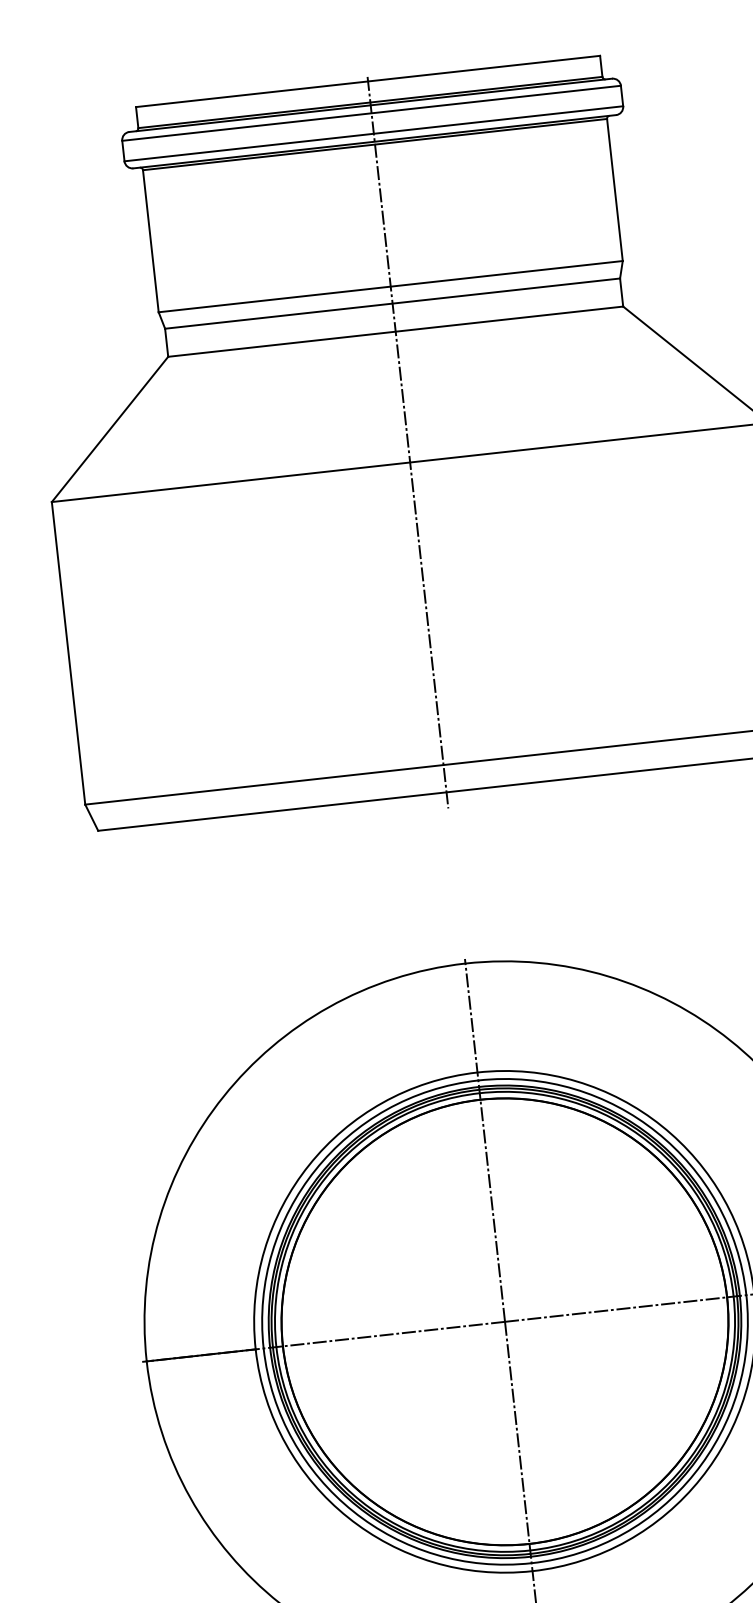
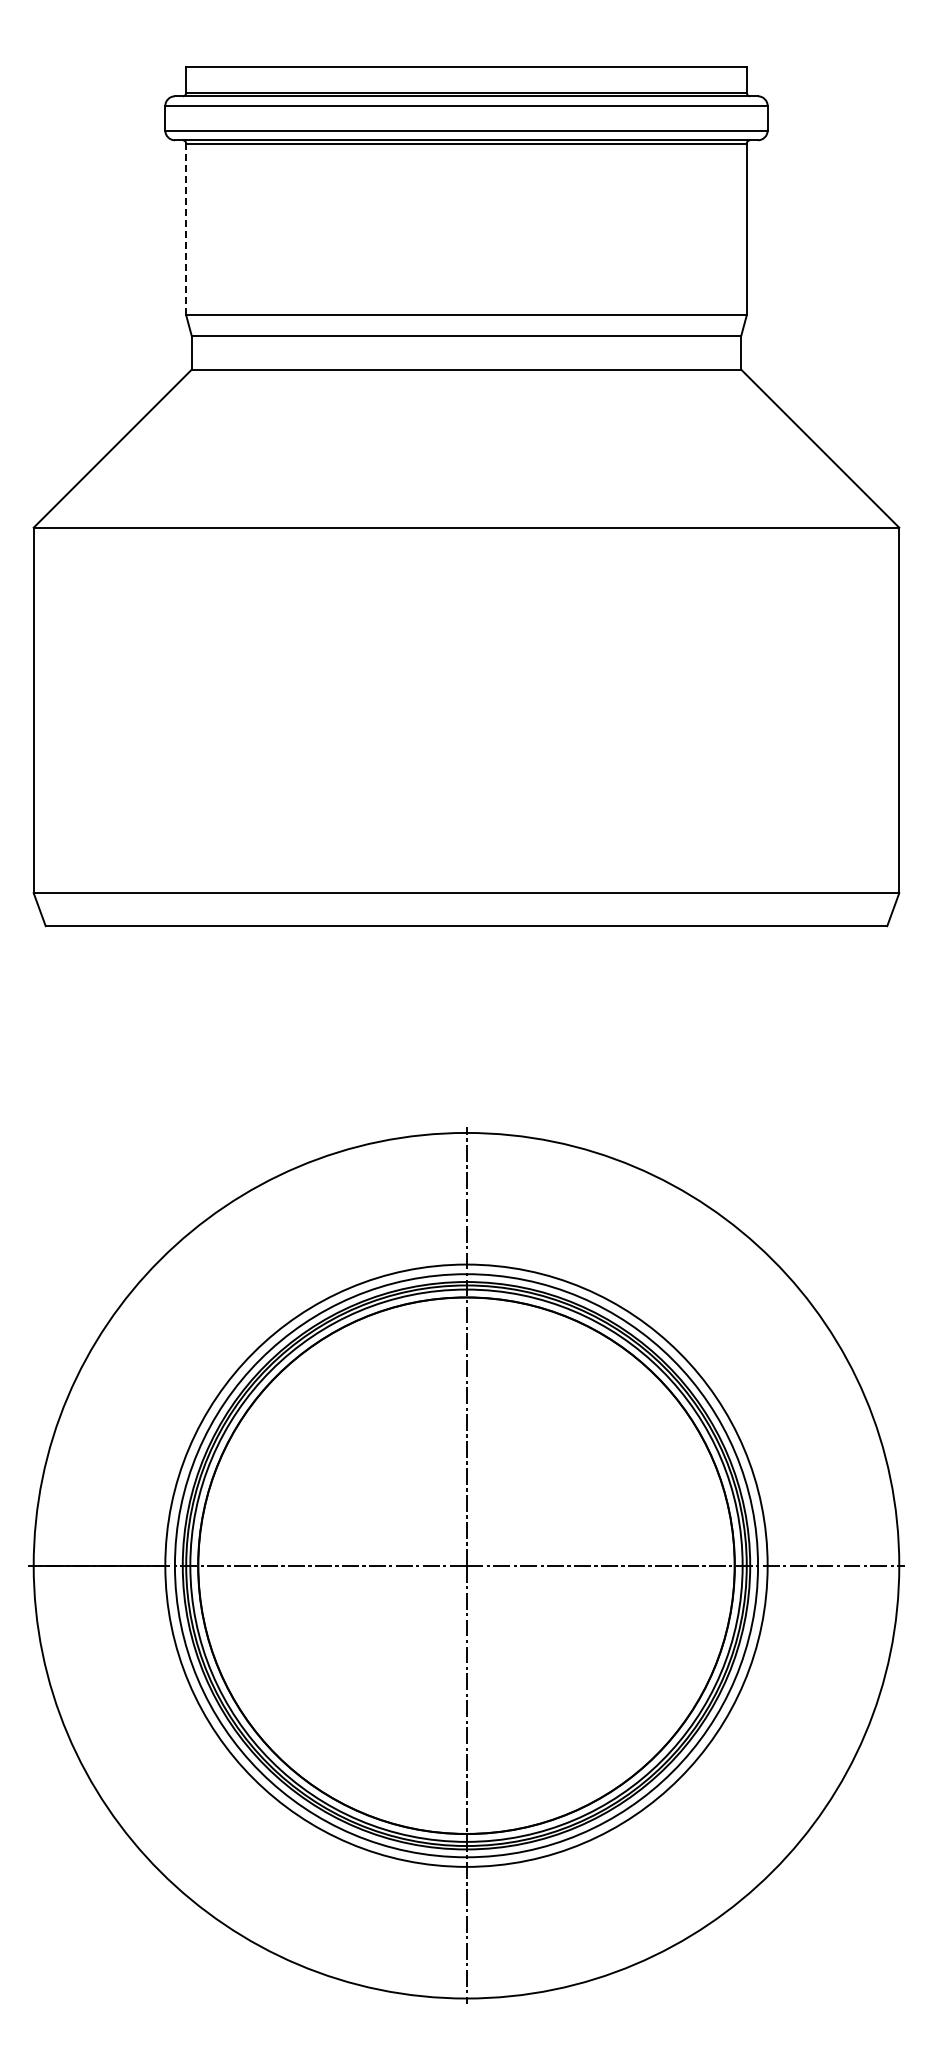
line: (151, 241) -> (186, 229), solid -> dashed
line: (407, 442) -> (466, 503), removed

